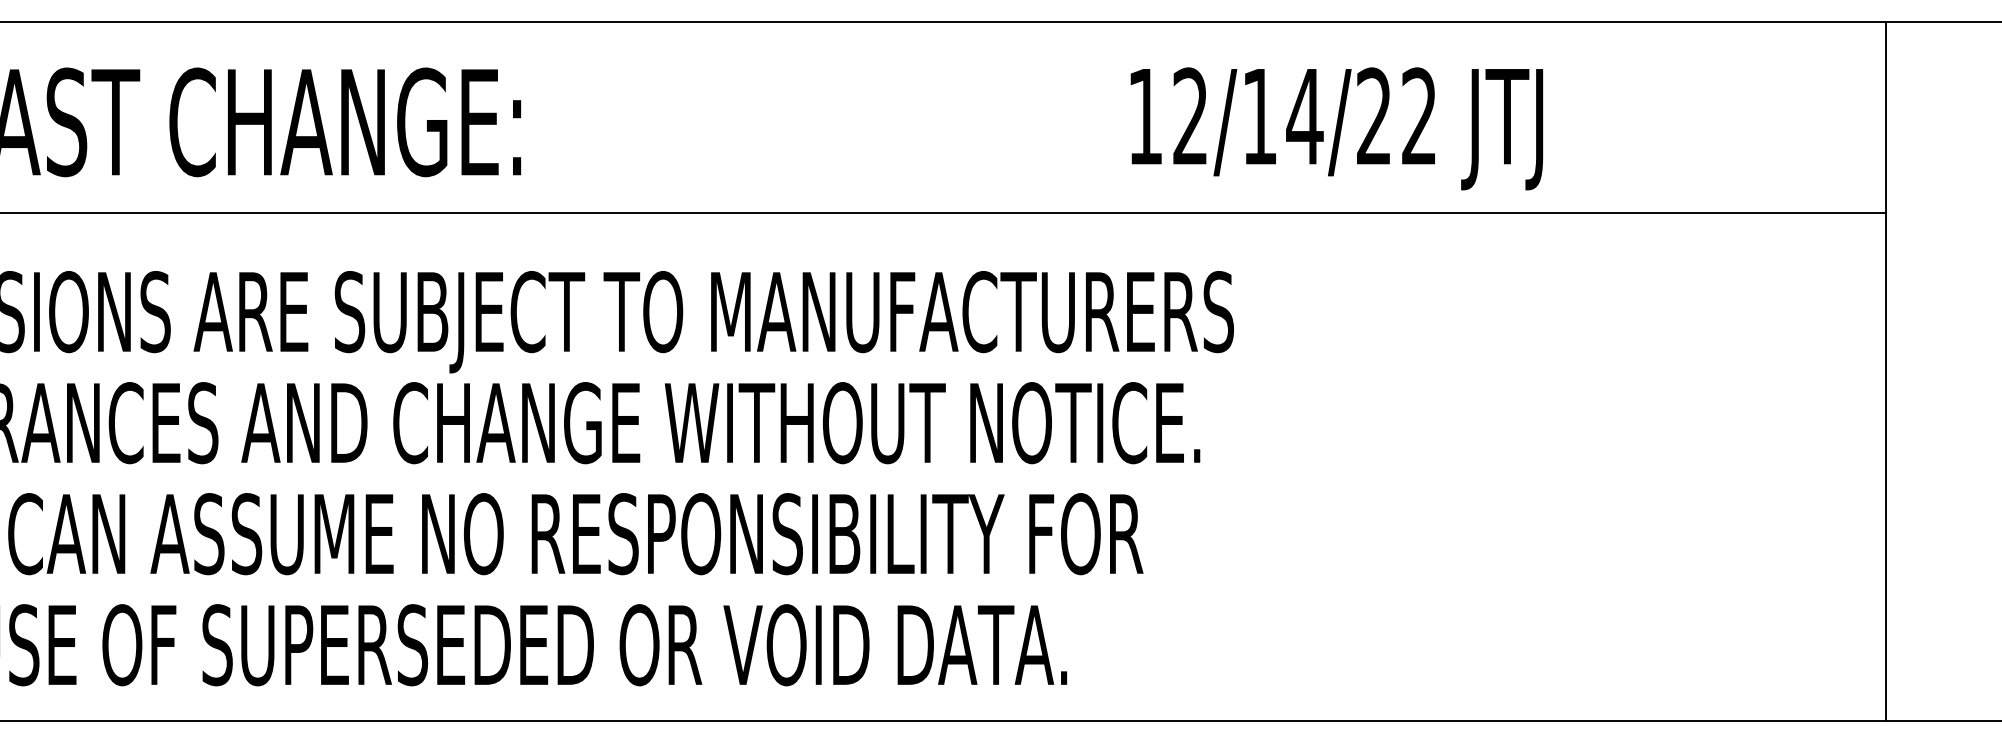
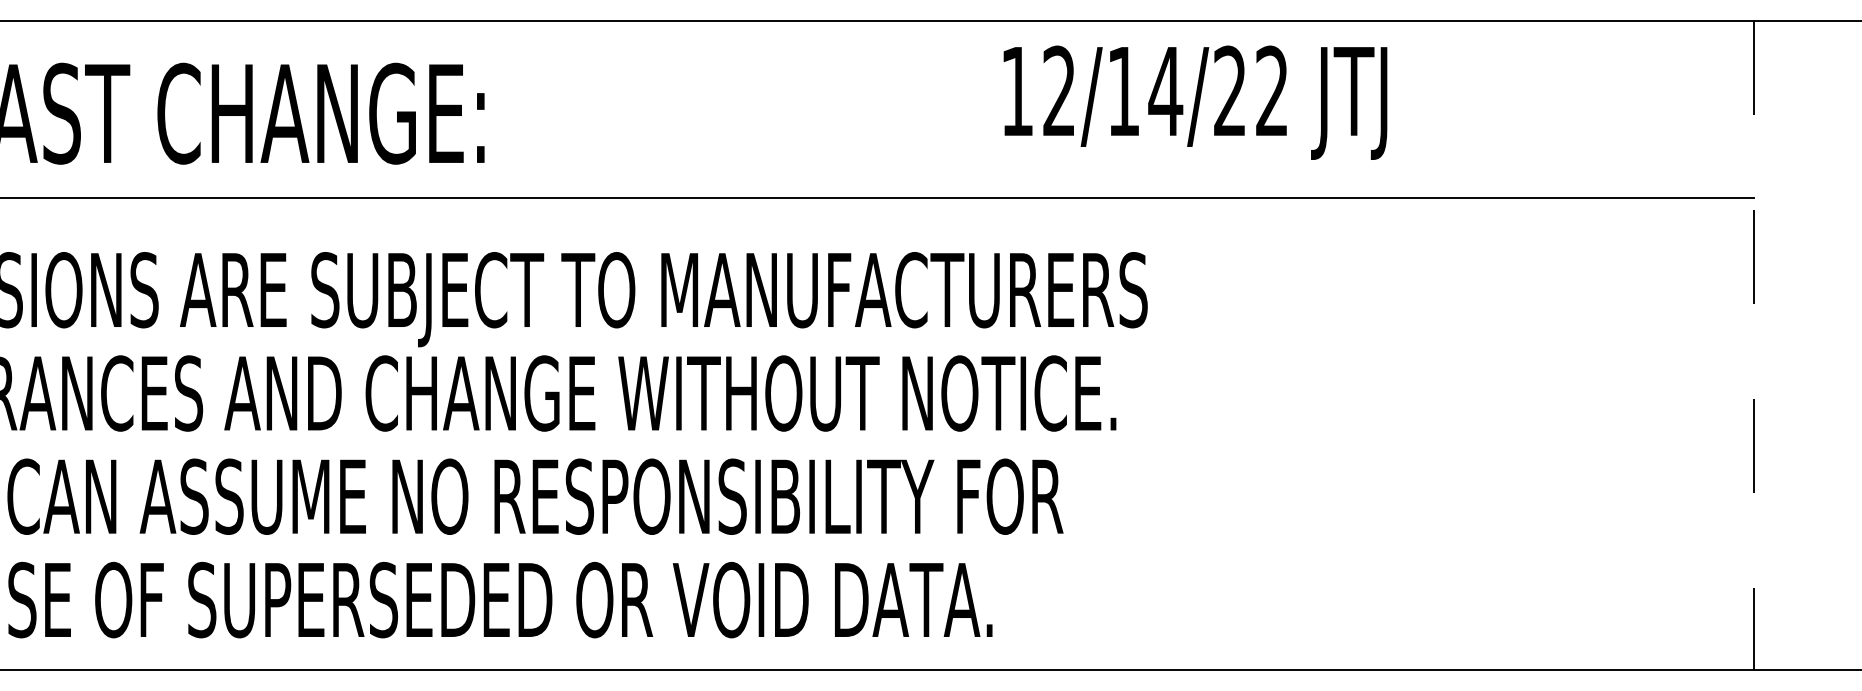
text: (1336, 128) -> (1195, 102), moved
line: (1886, 371) -> (1754, 345), solid -> dashed

